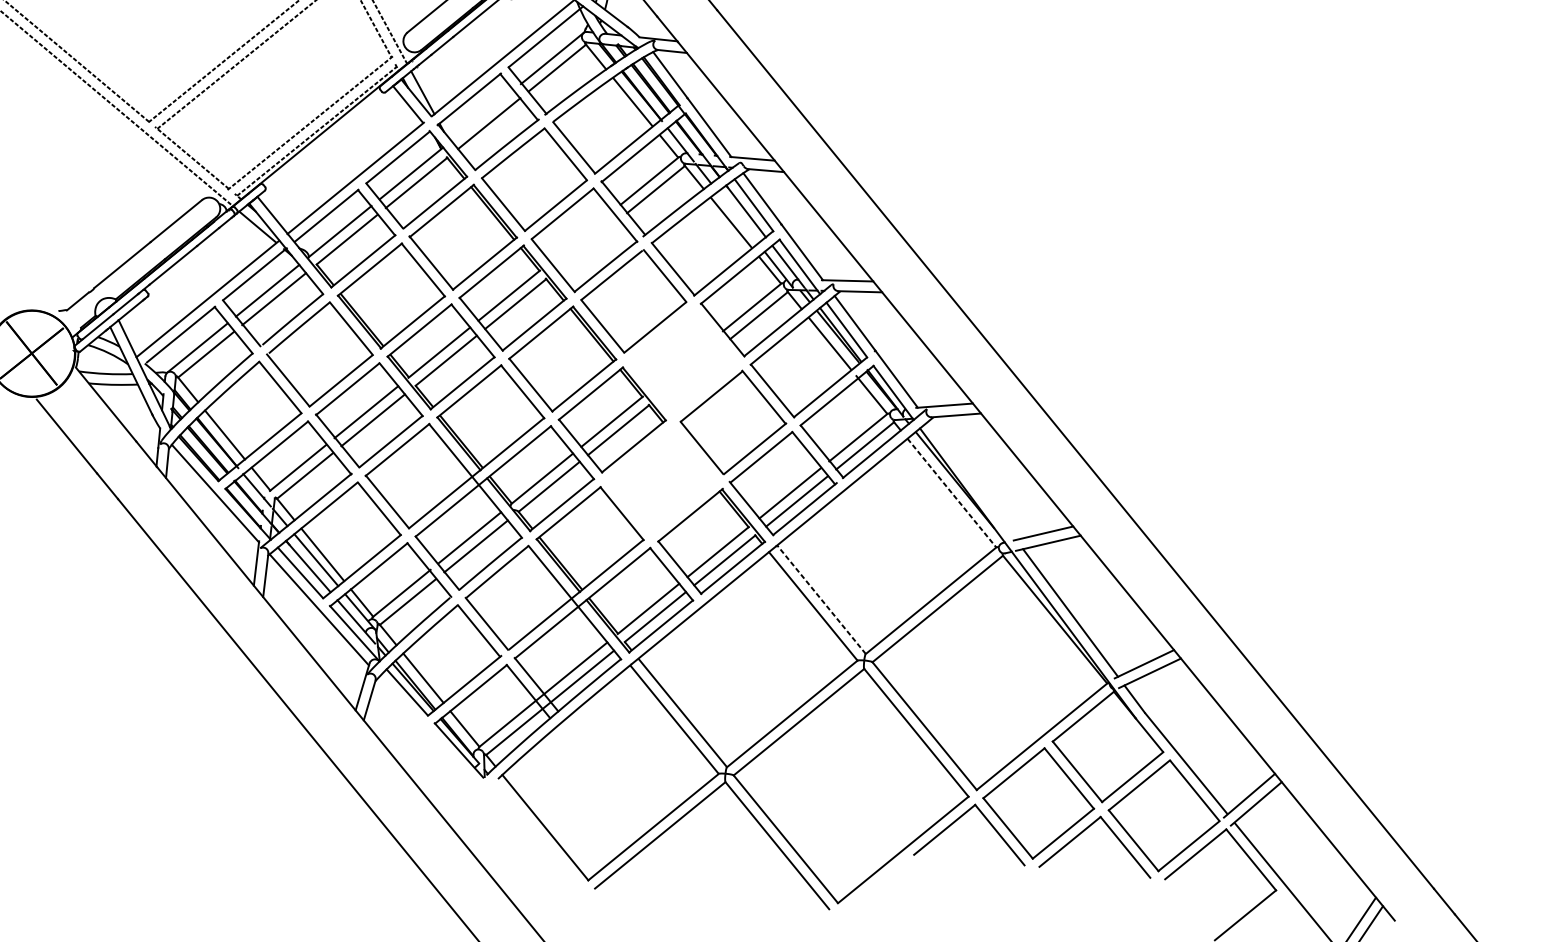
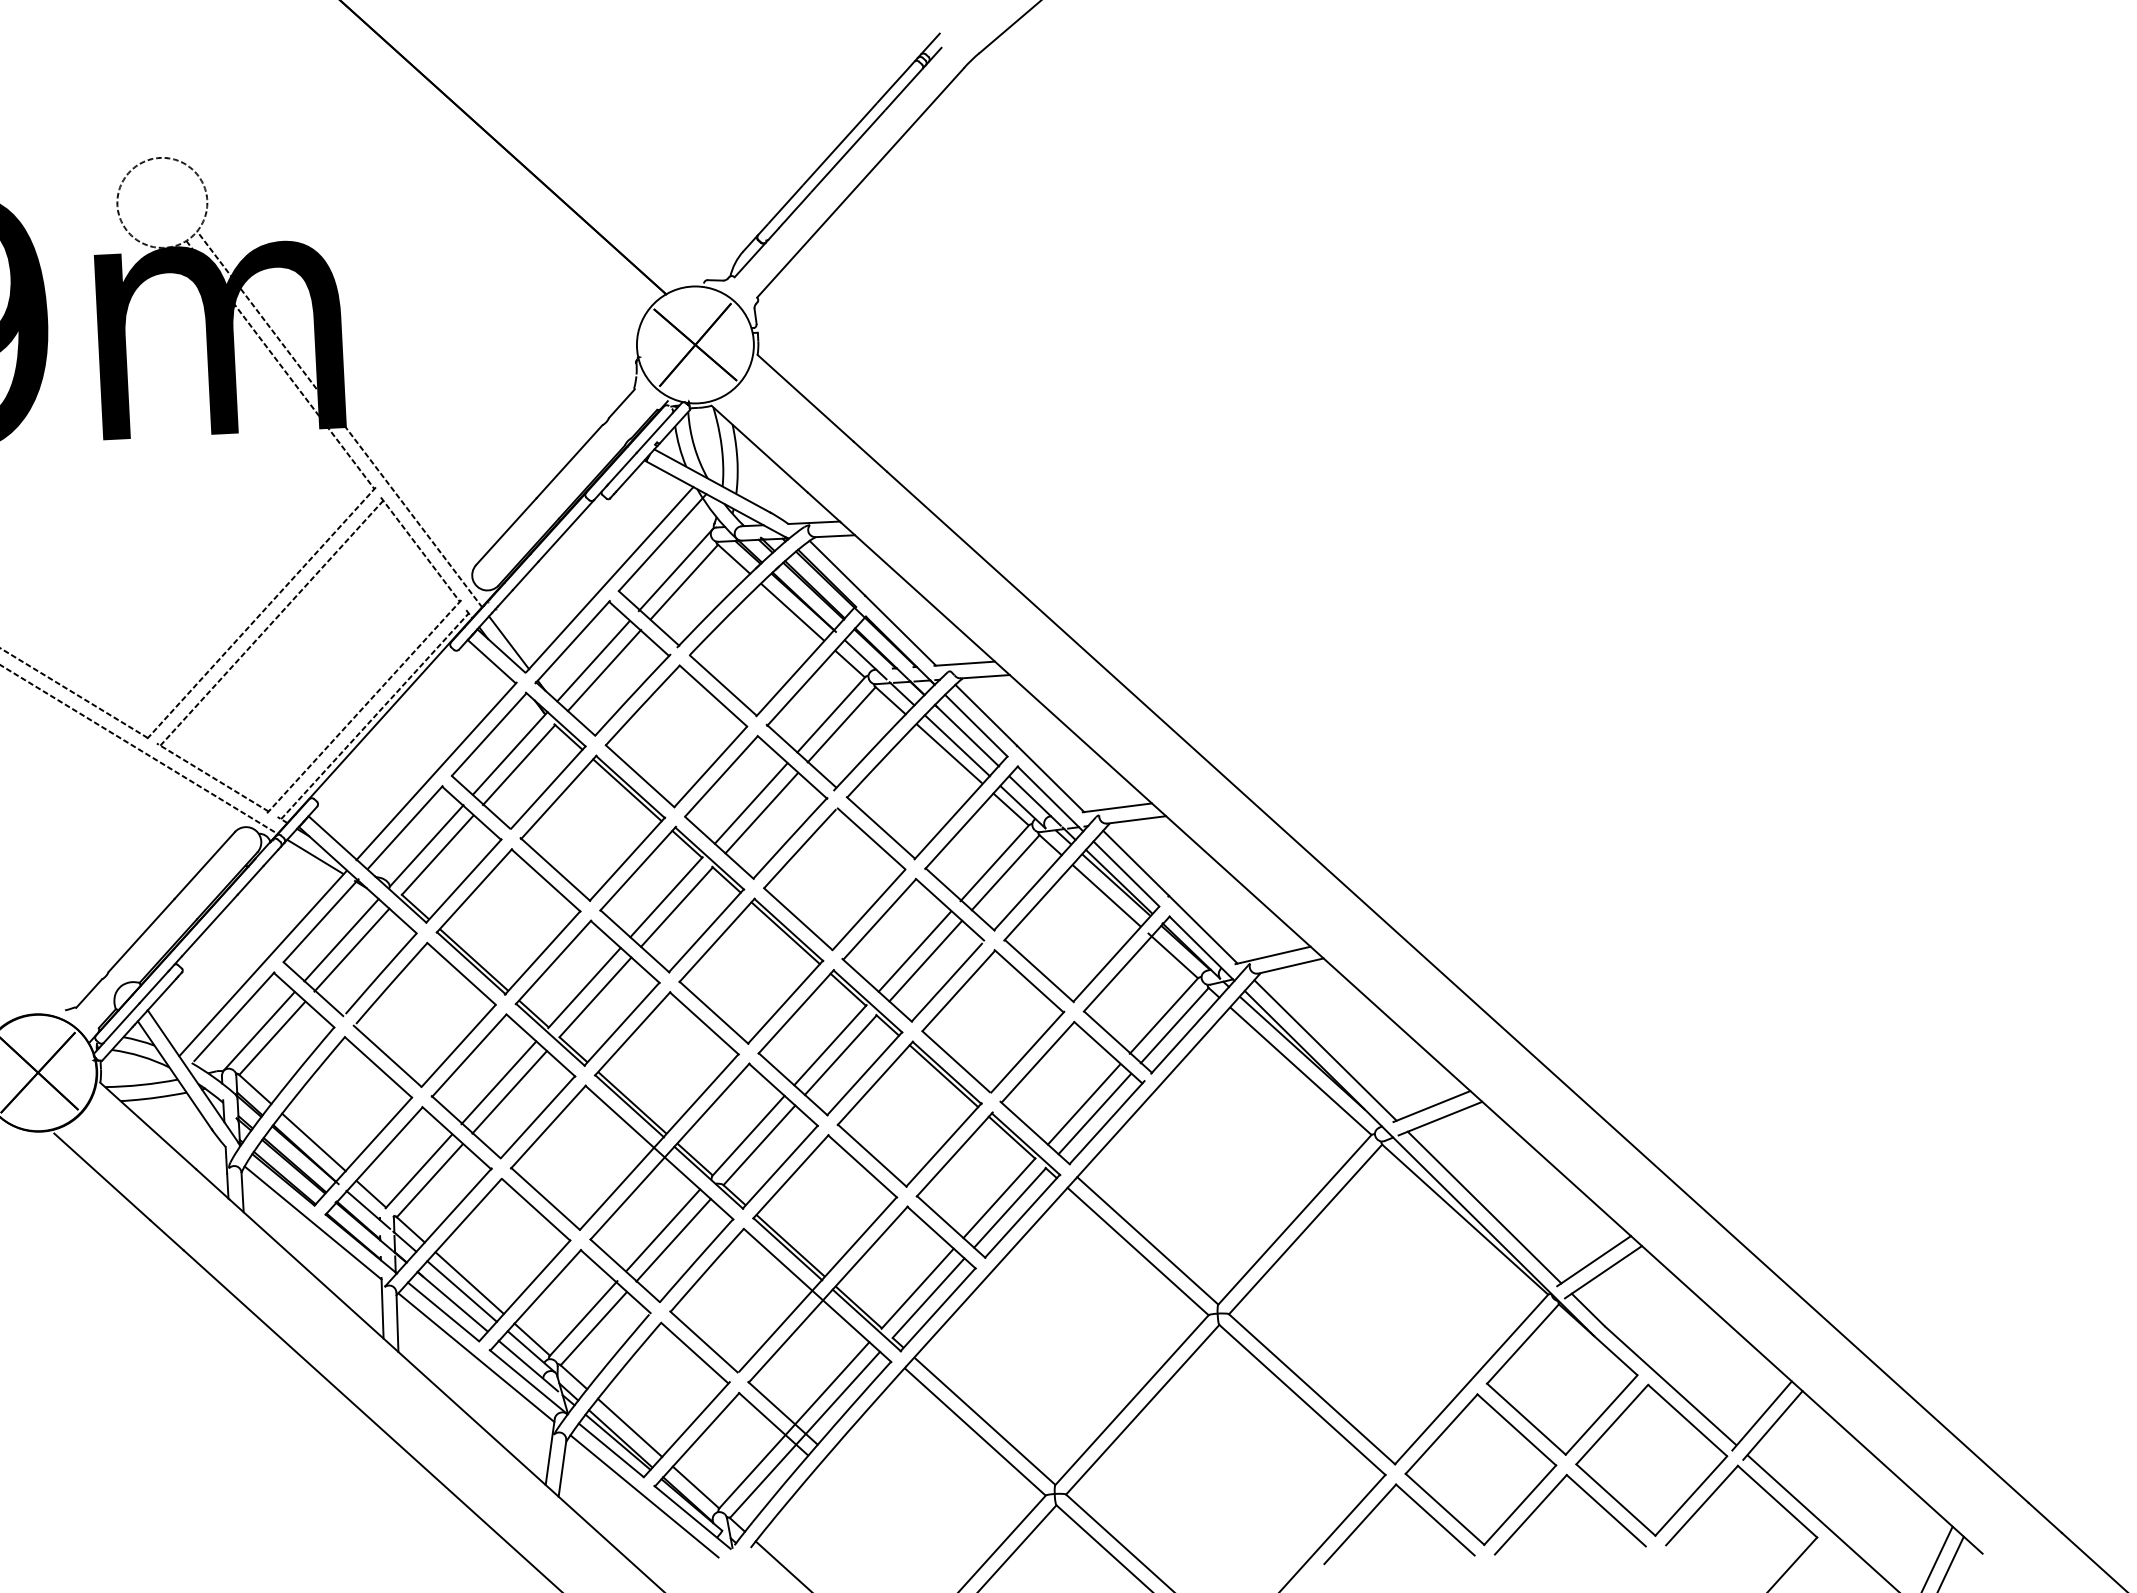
line: (482, 115) -> (593, 661), added
line: (737, 217) -> (956, 745), added
line: (580, 236) -> (750, 803), added
line: (587, 245) -> (761, 813), added
part: (683, 361) -> (913, 949), added
part: (662, 480) -> (909, 1113), added
line: (972, 480) -> (1325, 1050), added
line: (952, 493) -> (1301, 1071), dashed -> solid
line: (821, 599) -> (1147, 1240), dashed -> solid
line: (426, 729) -> (644, 1496), added

